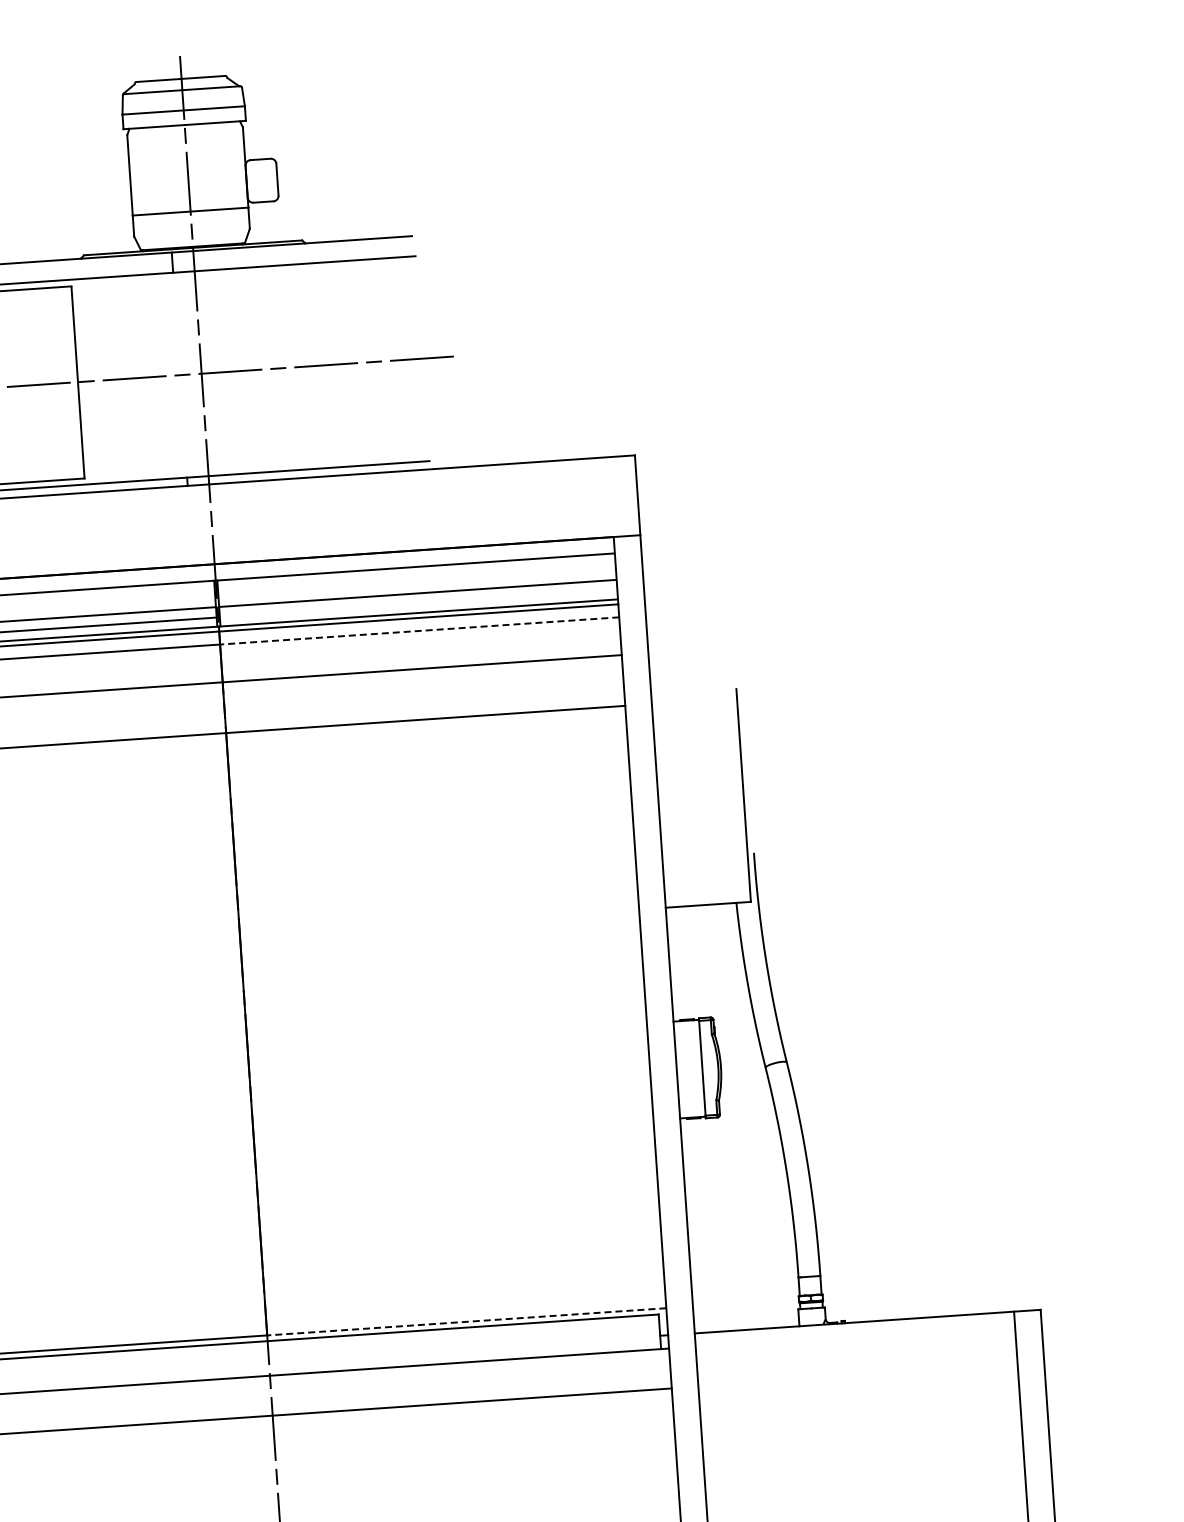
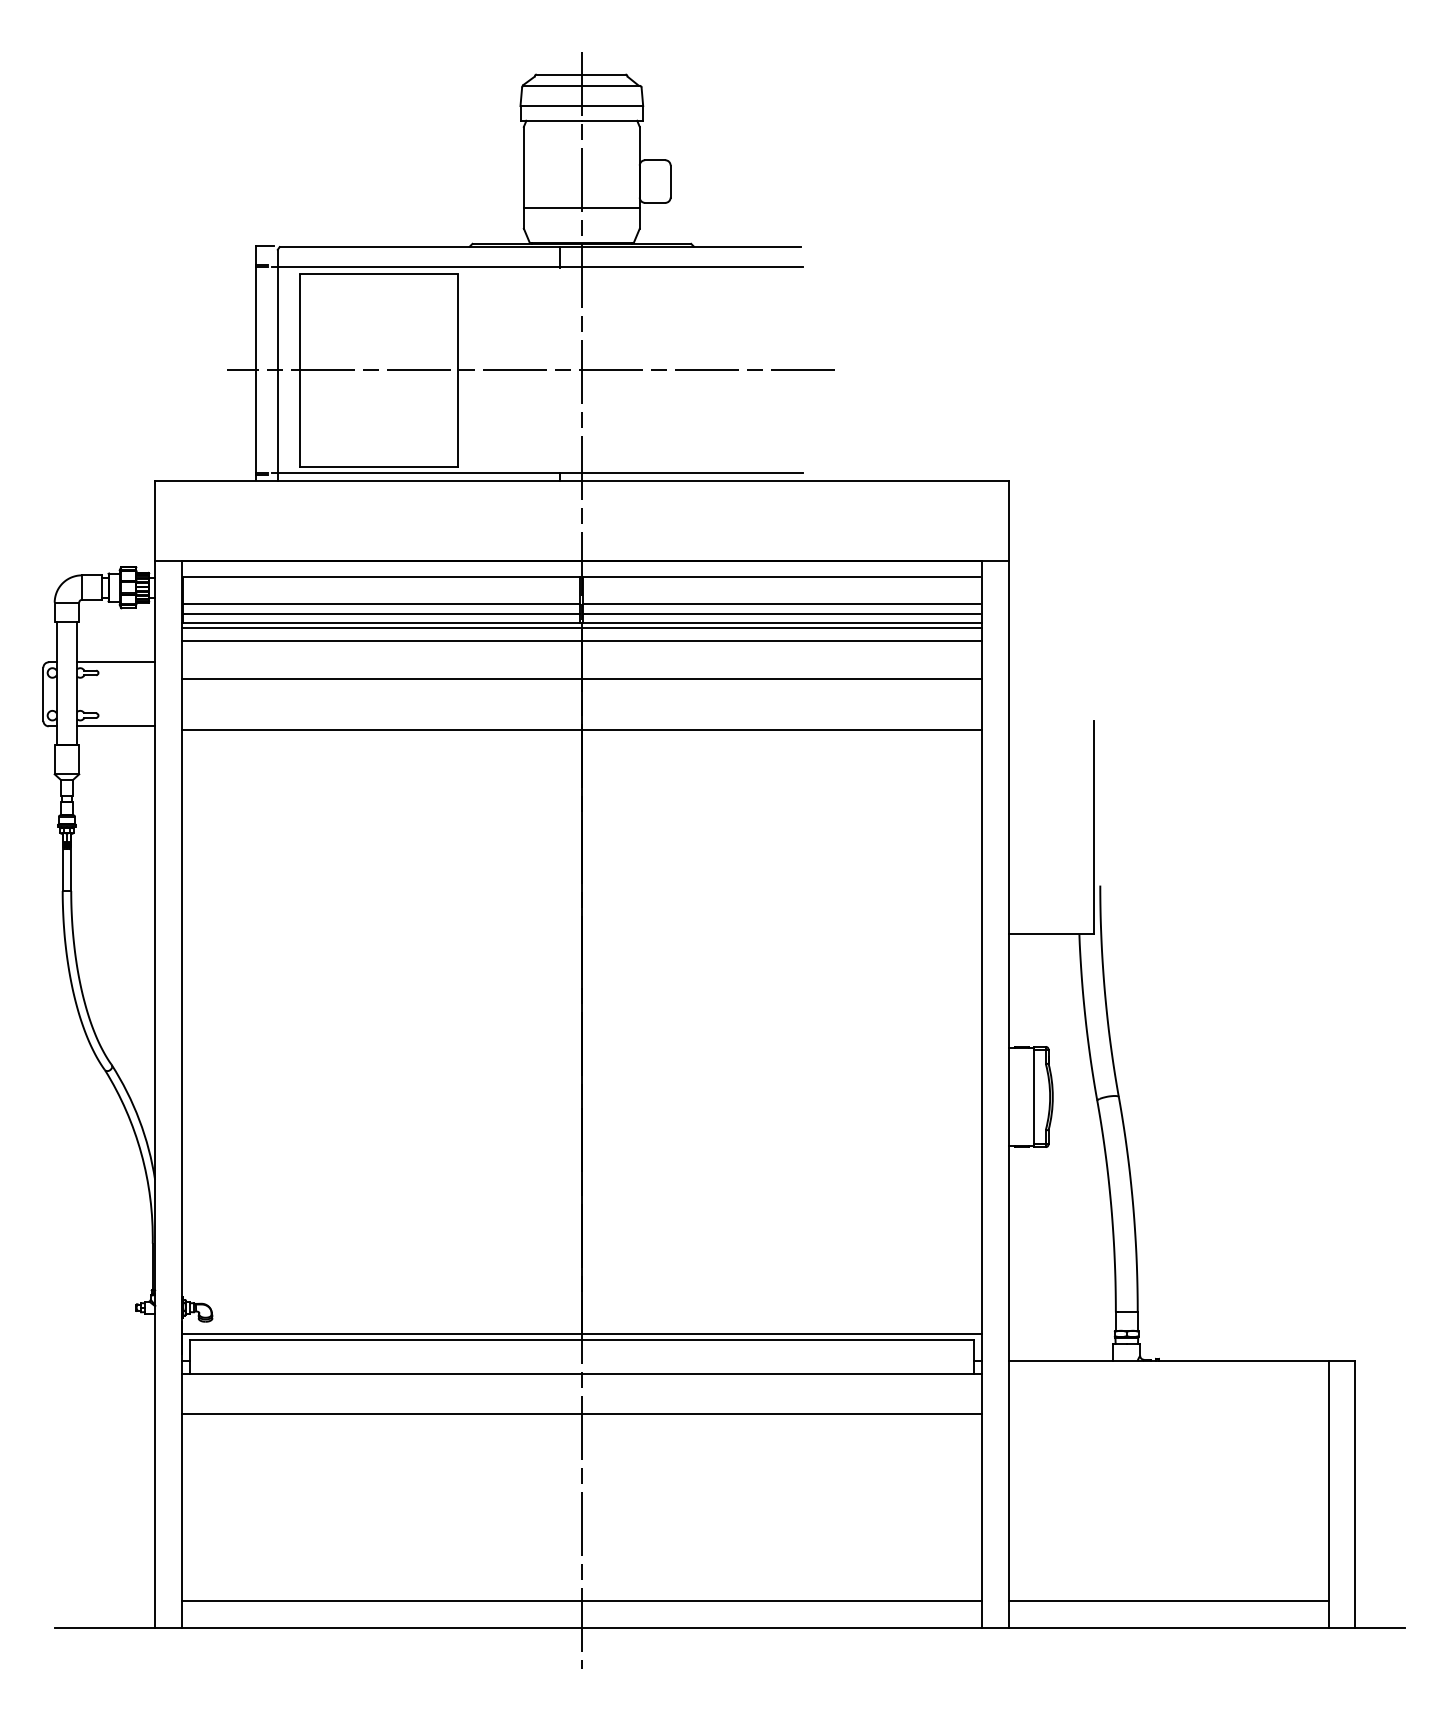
line: (417, 604) -> (781, 614), added
line: (419, 631) -> (781, 641), dashed -> solid
line: (466, 1321) -> (781, 1333), dashed -> solid

